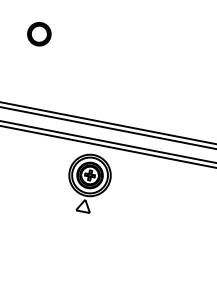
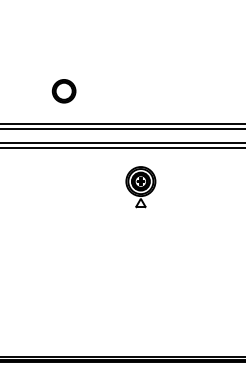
part: (38, 34) -> (63, 91), moved
part: (88, 182) -> (140, 186), size x0.7

